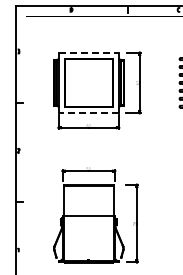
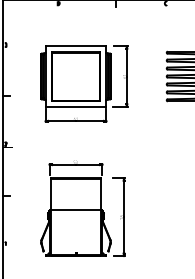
line: (89, 52) -> (76, 46), dashed -> solid
line: (88, 112) -> (75, 106), dashed -> solid

